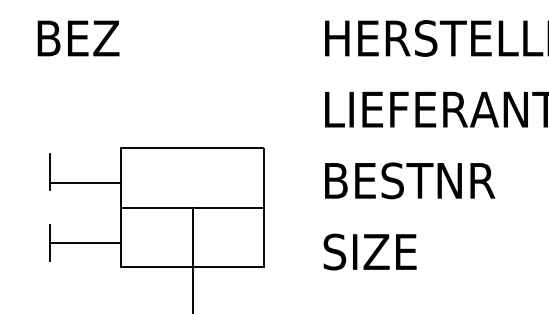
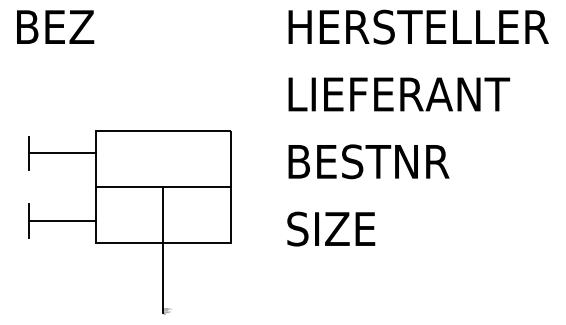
line: (85, 182) -> (62, 153), moved

